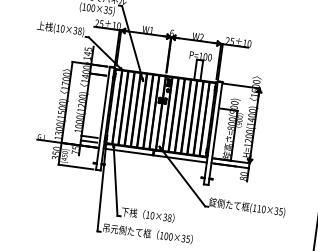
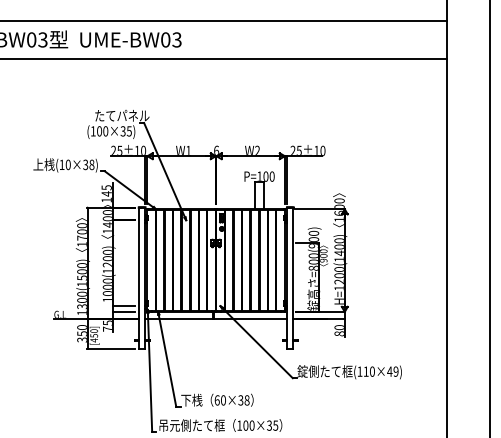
text: (278, 211) -> (392, 371), (110×35) -> (110×49)
text: (147, 215) -> (216, 400), 10×38 -> 60×38

